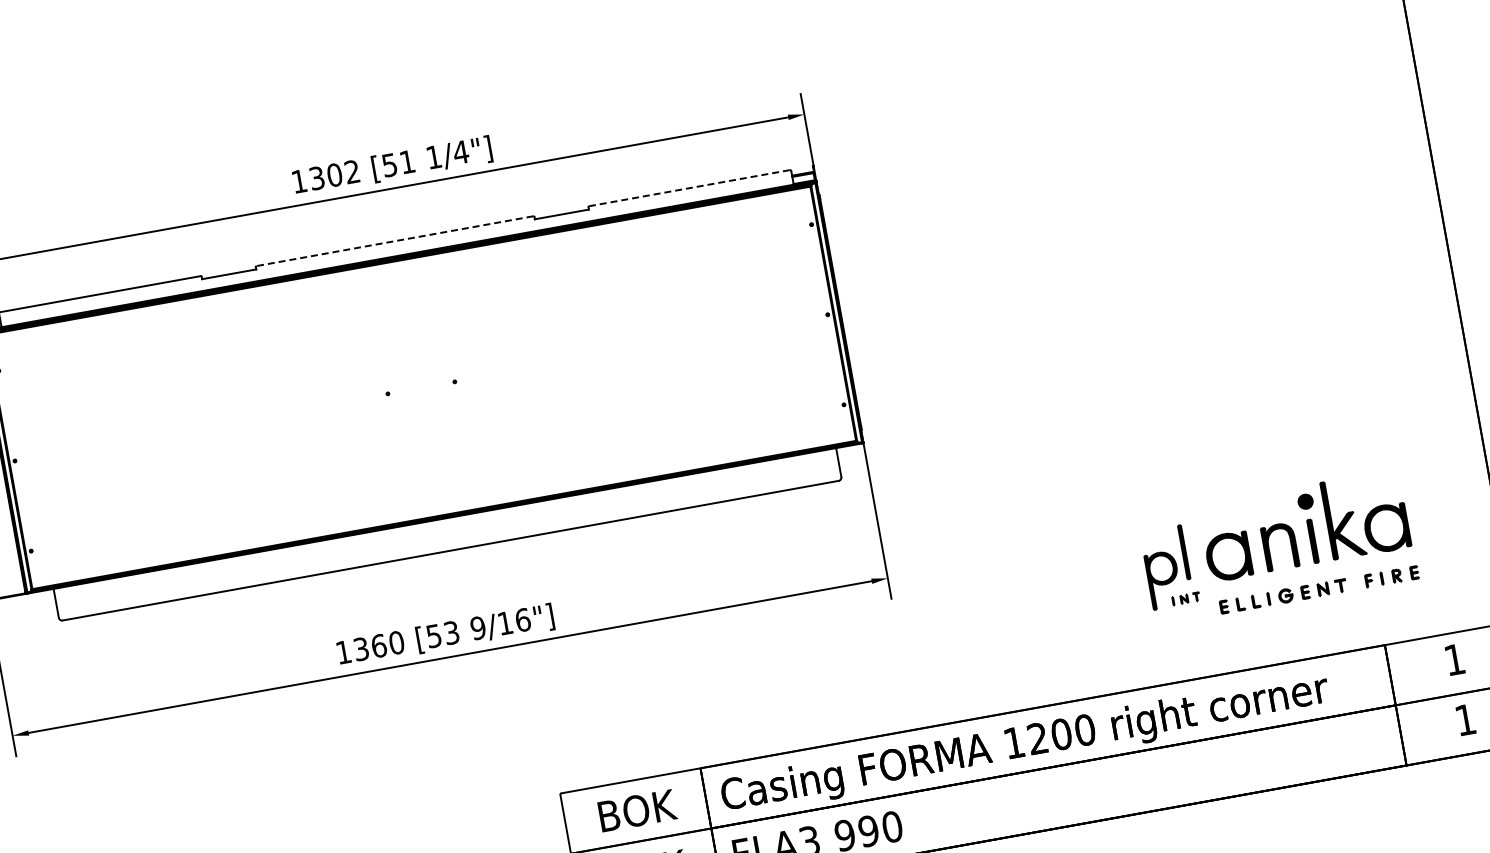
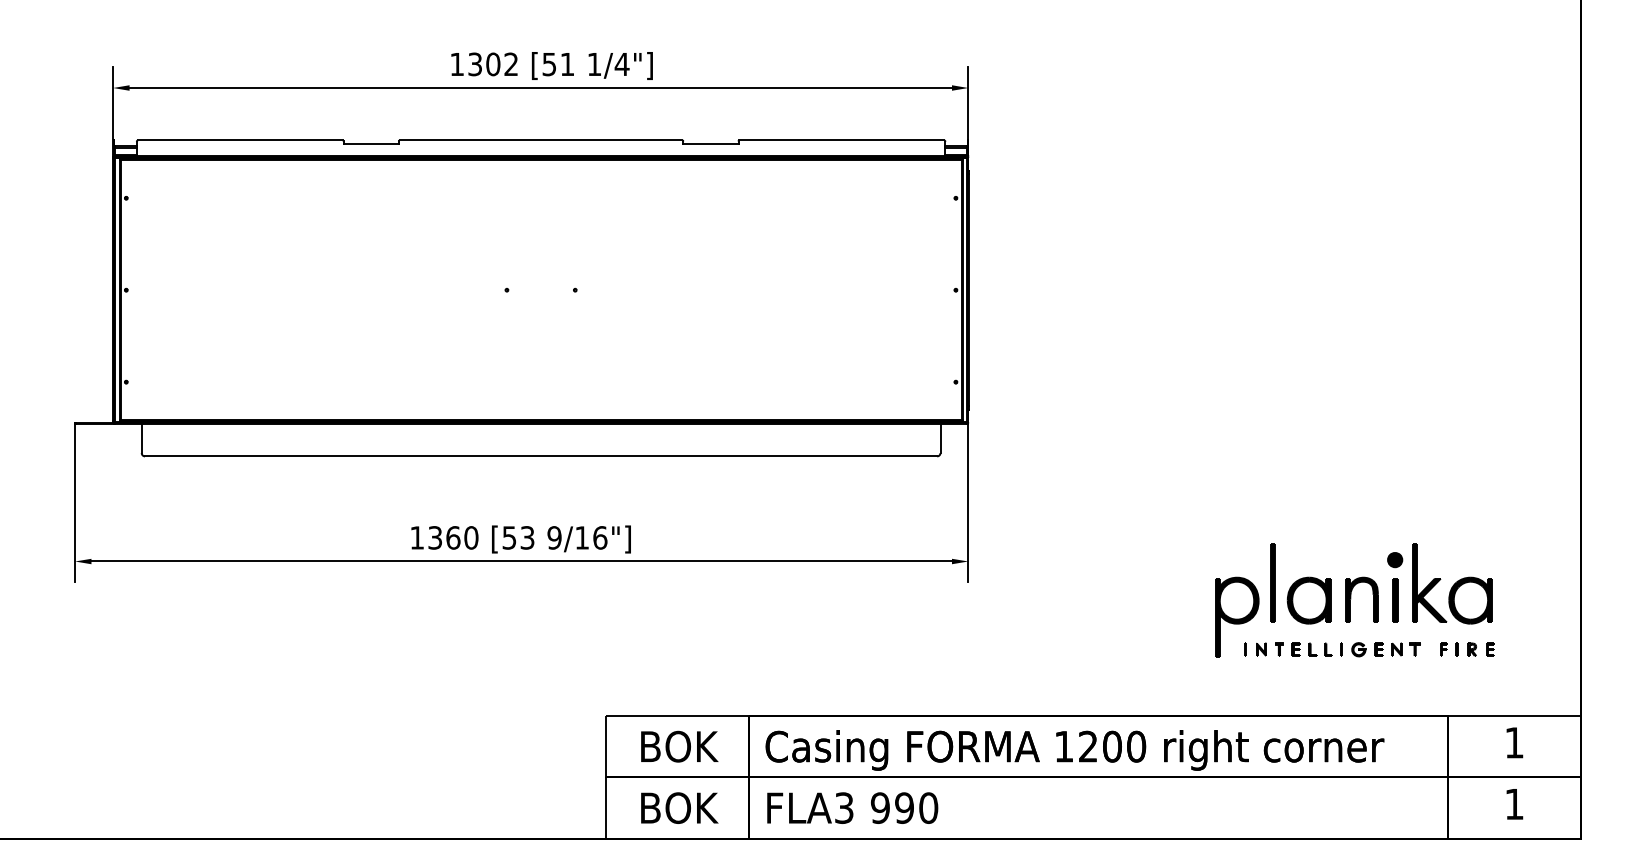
line: (689, 188) -> (841, 140), dashed -> solid
line: (394, 241) -> (540, 140), dashed -> solid
part: (1170, 567) -> (1249, 600), size x1.43

